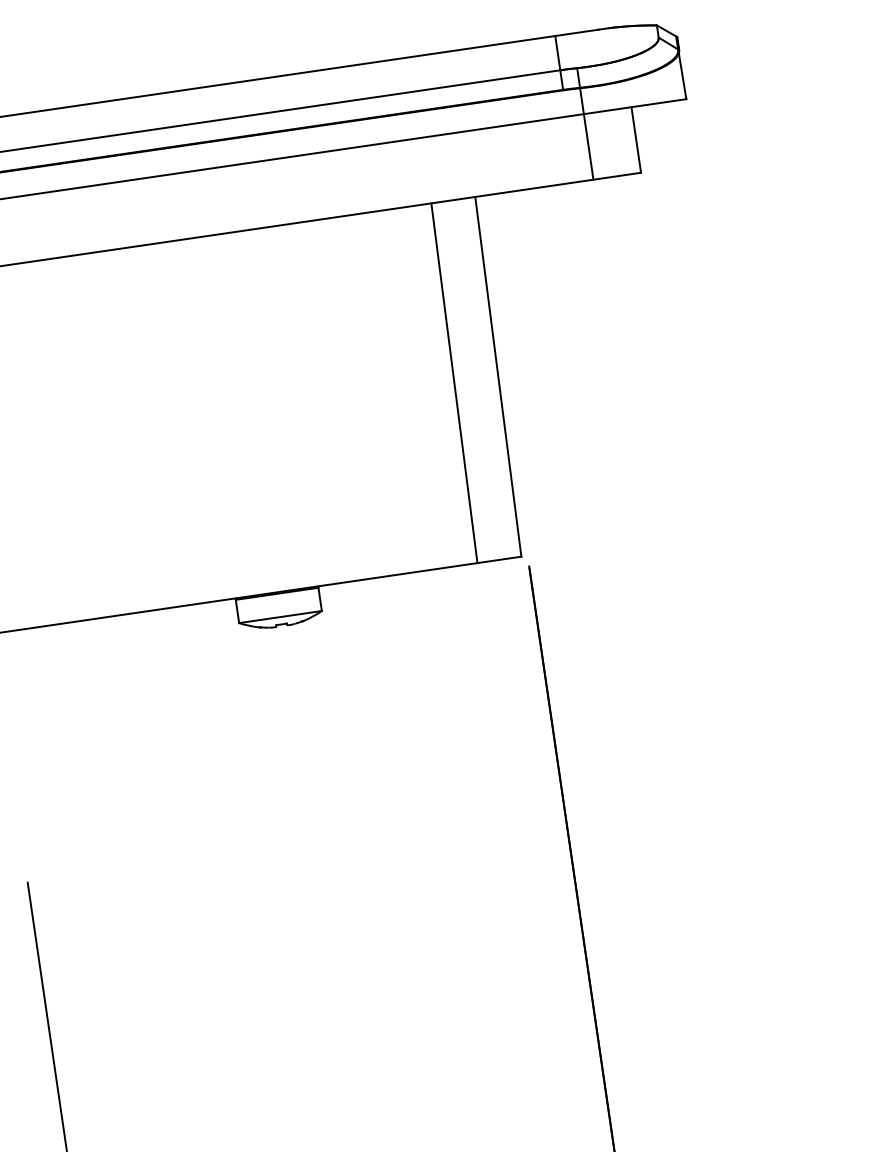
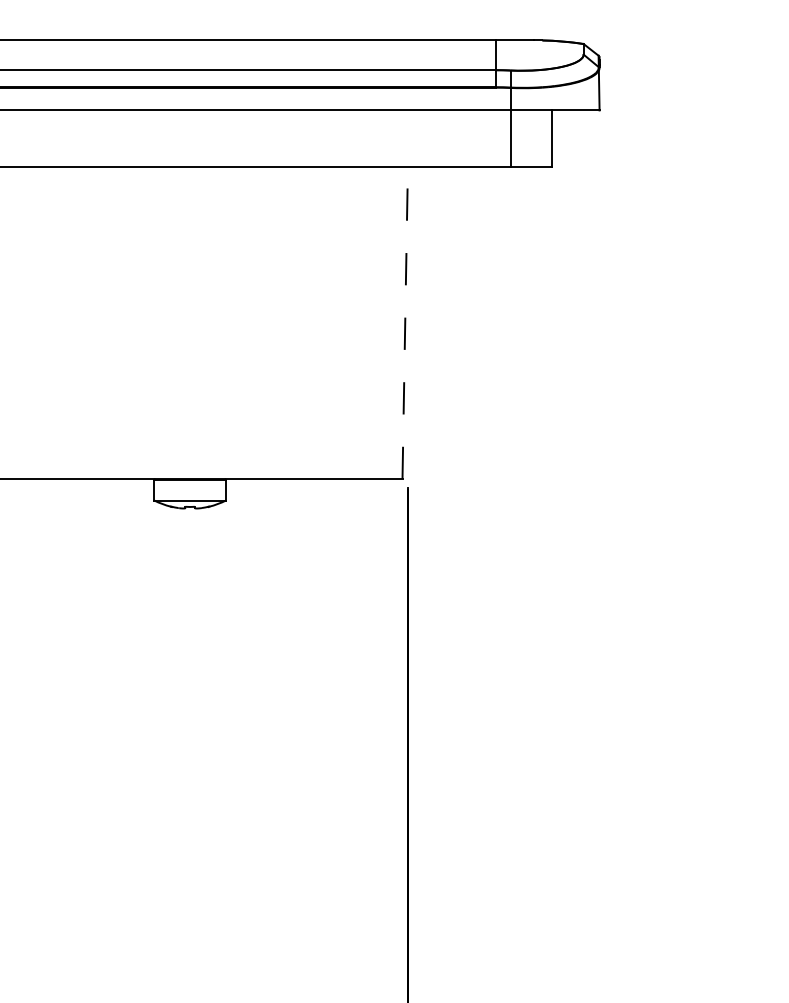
line: (498, 377) -> (405, 323), solid -> dashed
line: (453, 383) -> (366, 323), removed

